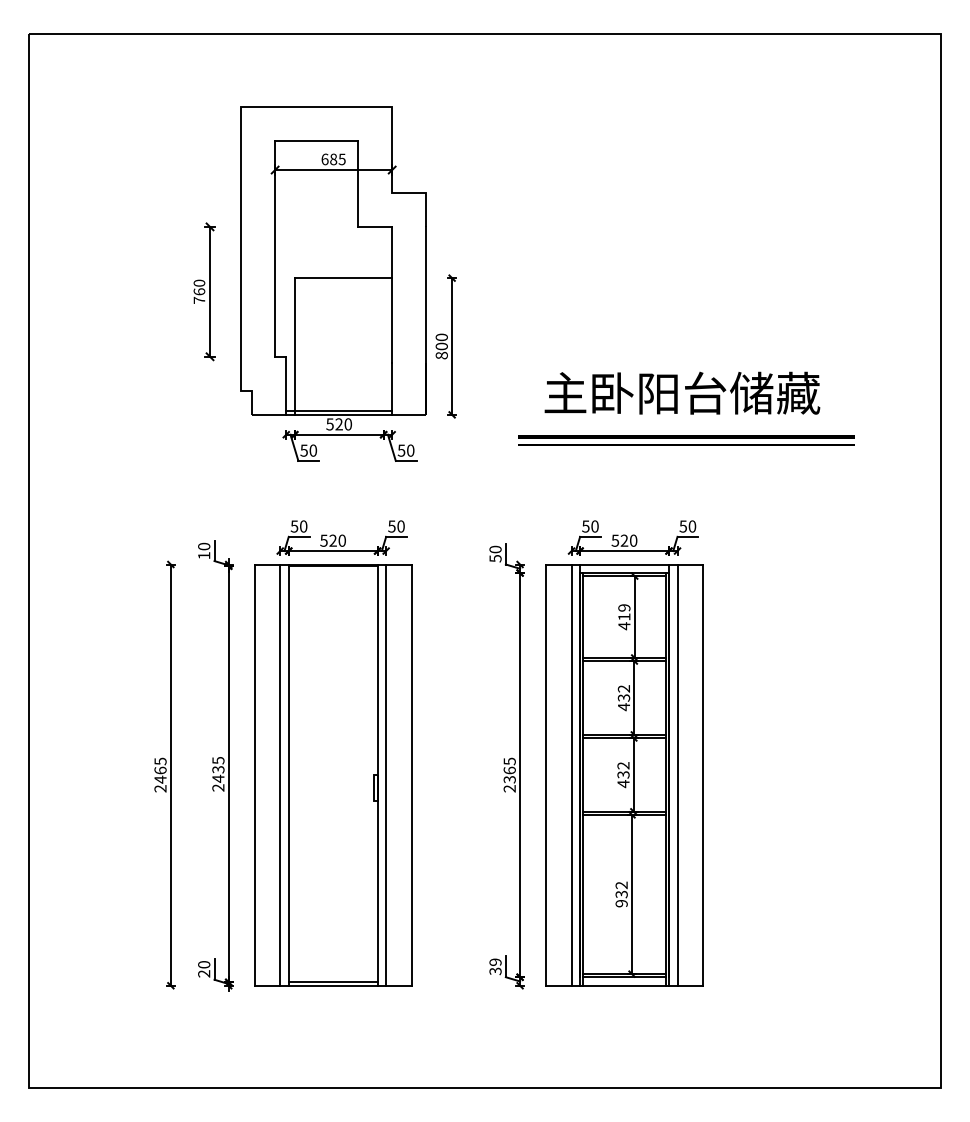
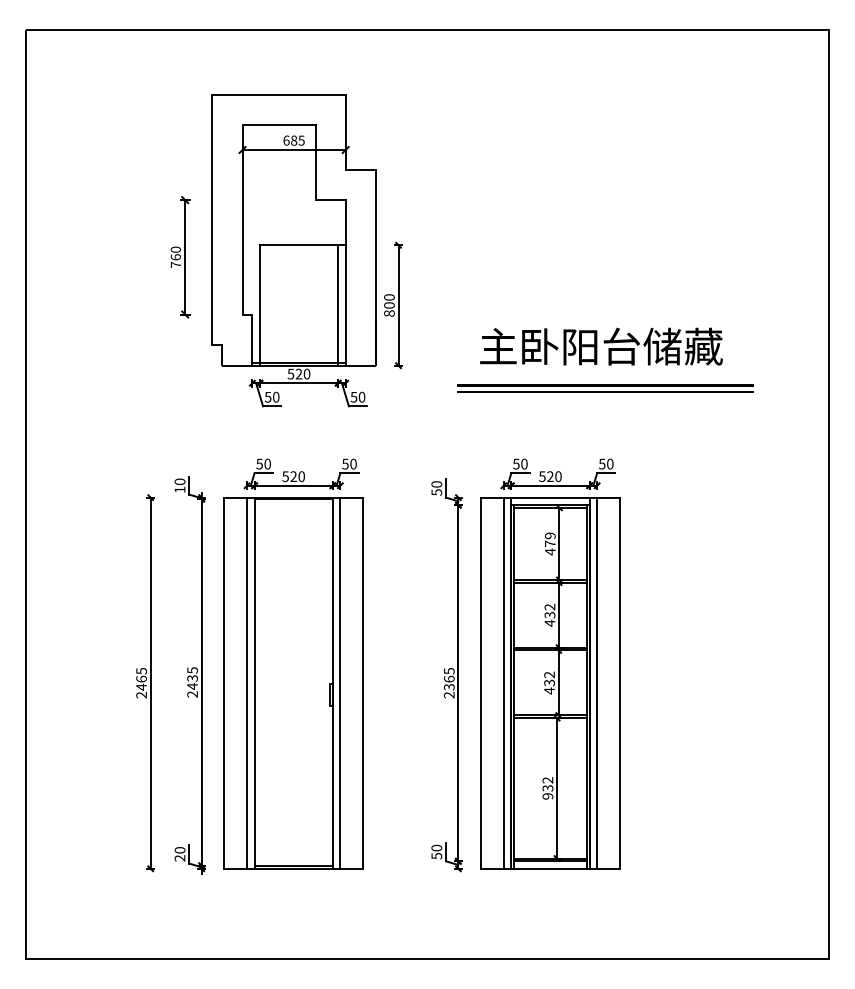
line: (384, 346) -> (338, 305), added
text: (624, 616) -> (550, 543), 419 -> 479
text: (495, 966) -> (436, 851), 39 -> 50

